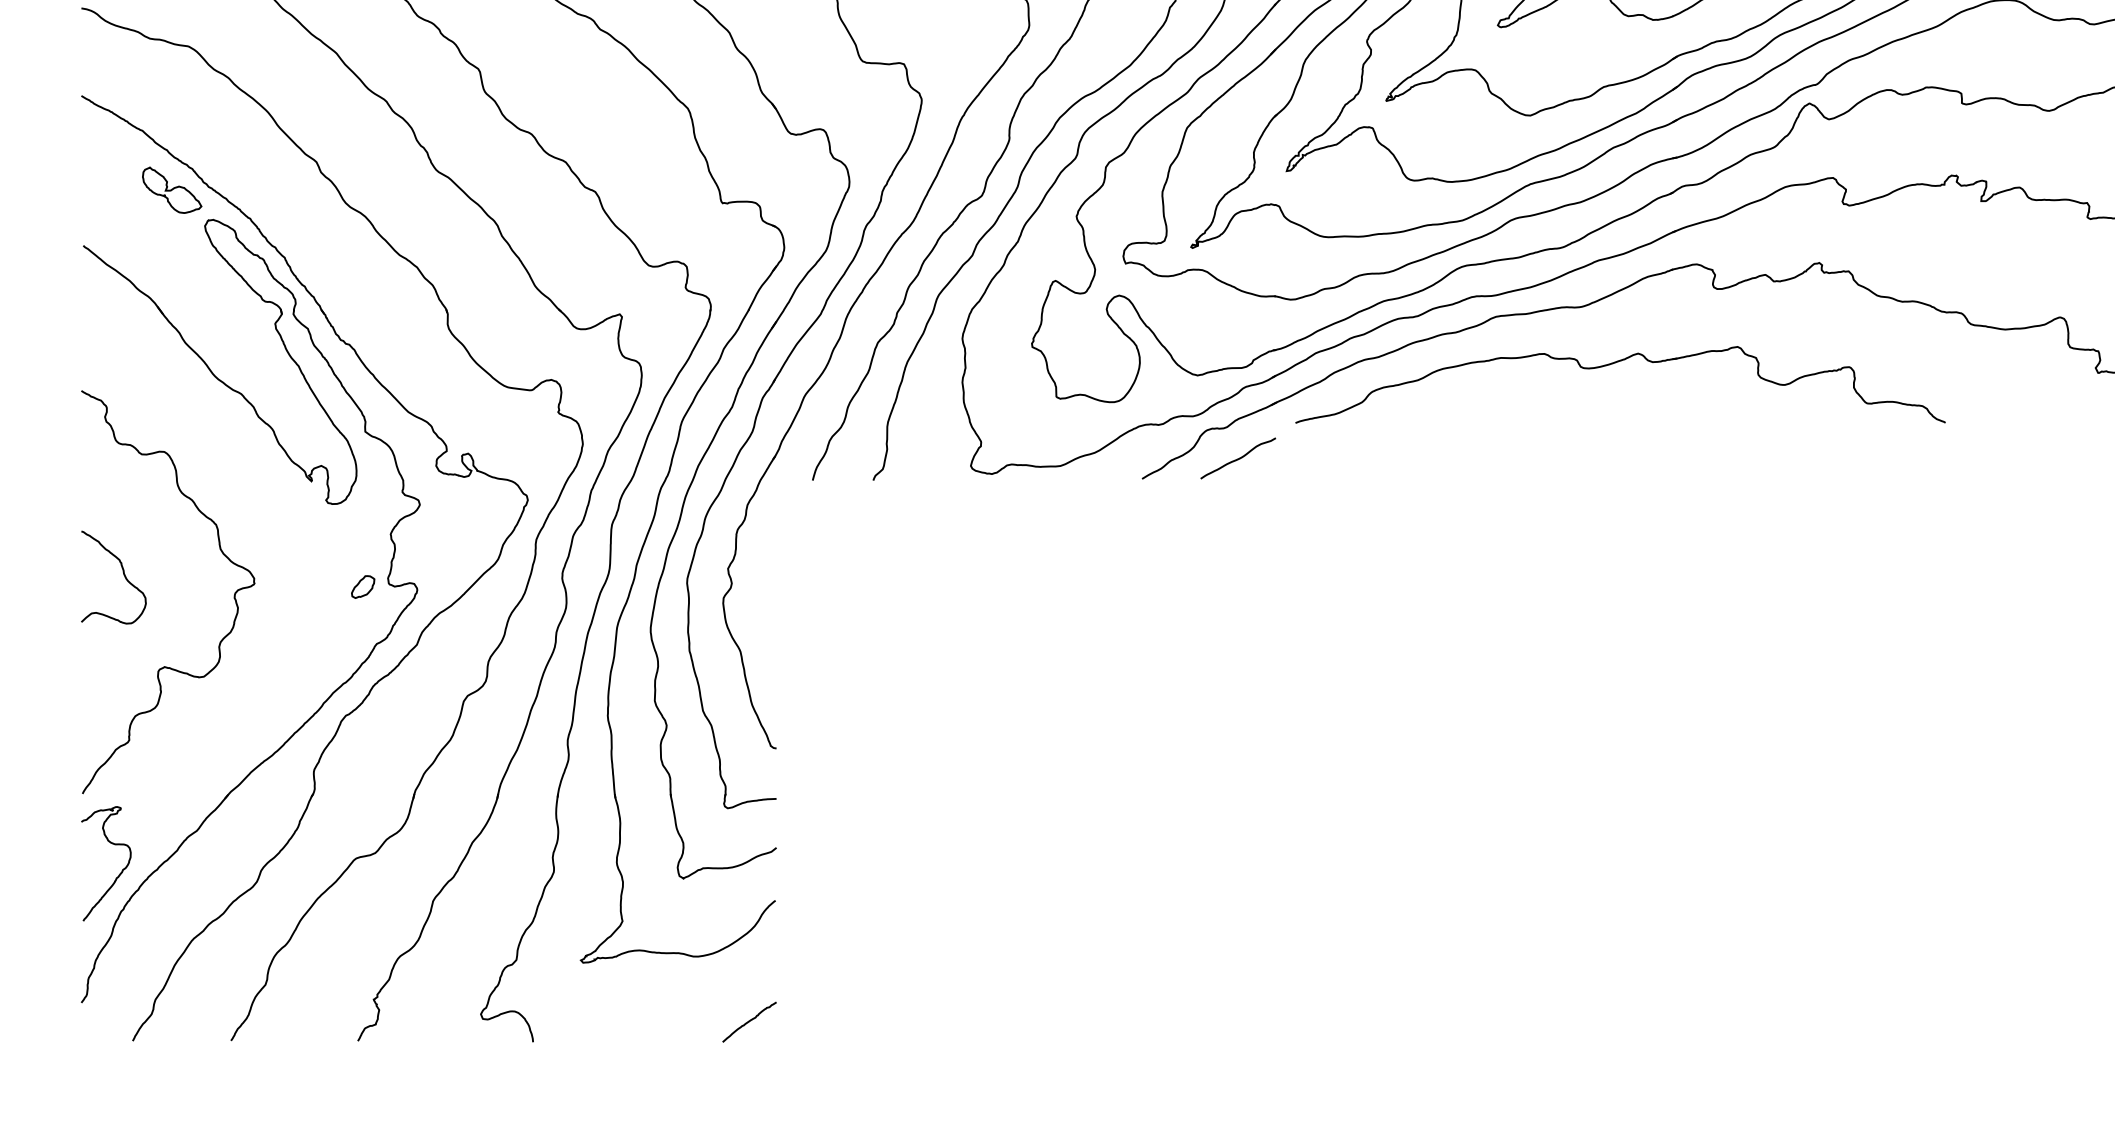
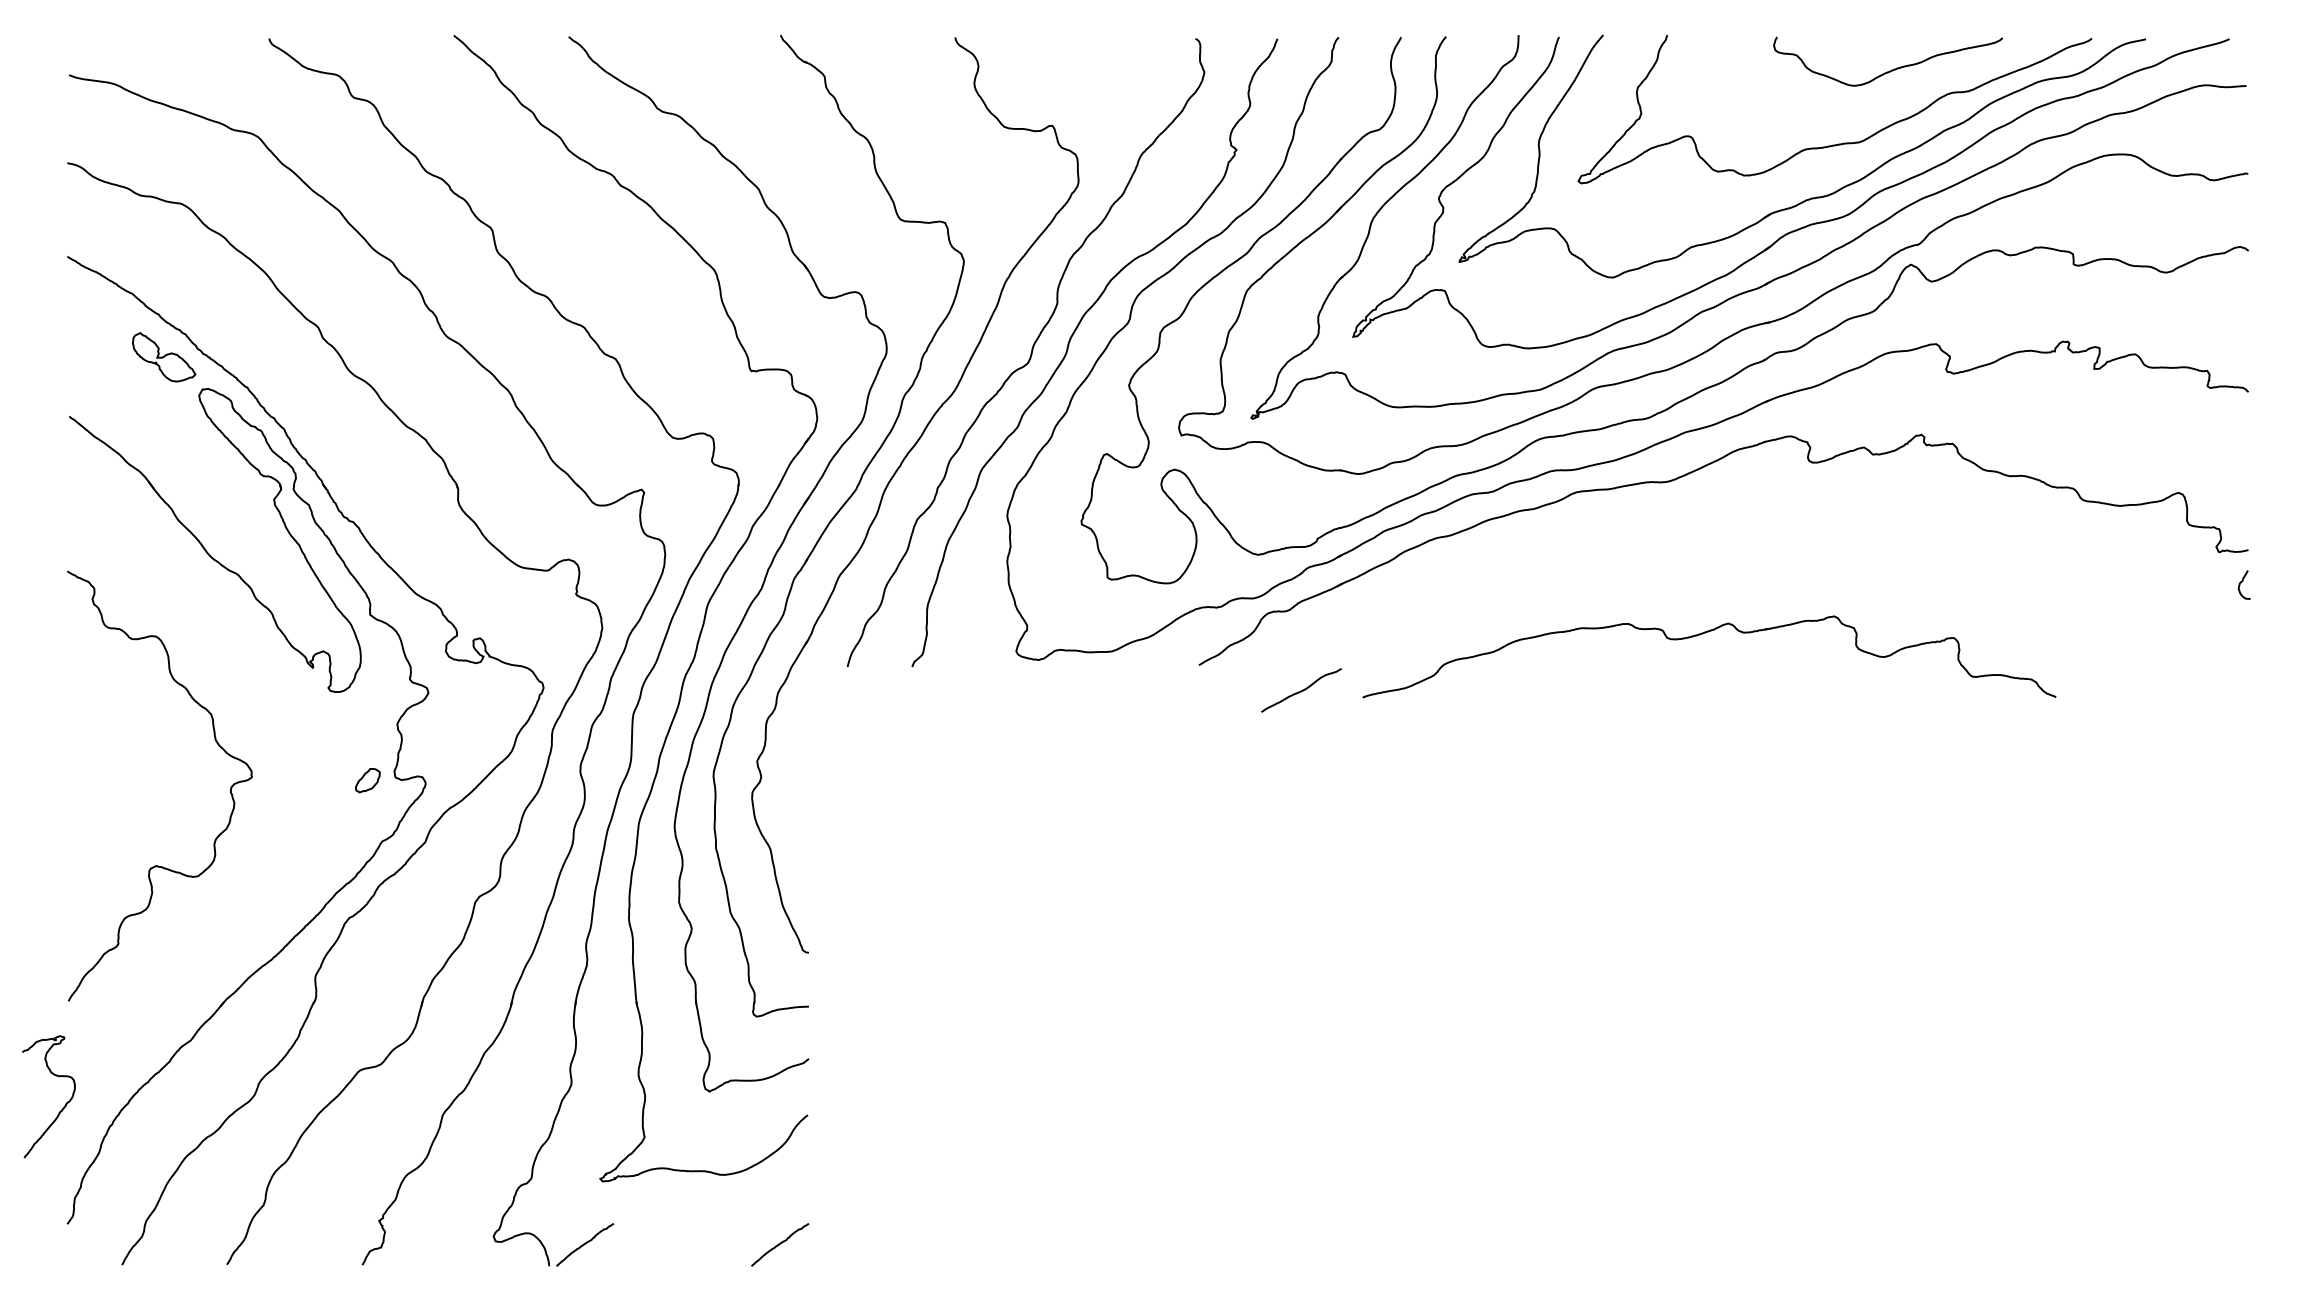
part: (1612, 364) -> (1700, 635), moved
curve: (1238, 458) -> (1301, 690), moved
curve: (122, 573) -> (111, 766), removed
curve: (120, 872) -> (63, 1106), moved
curve: (567, 1021) -> (585, 1244), added

